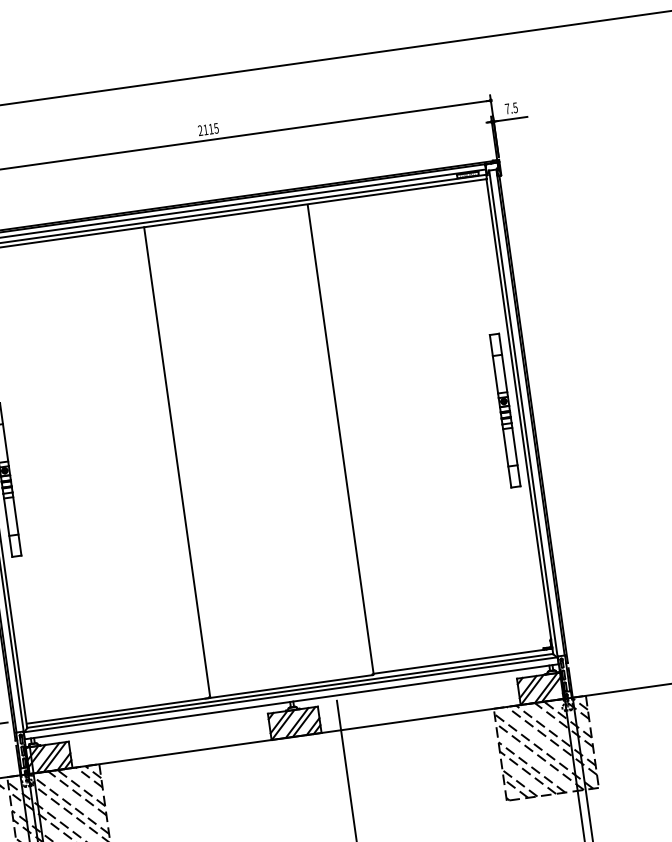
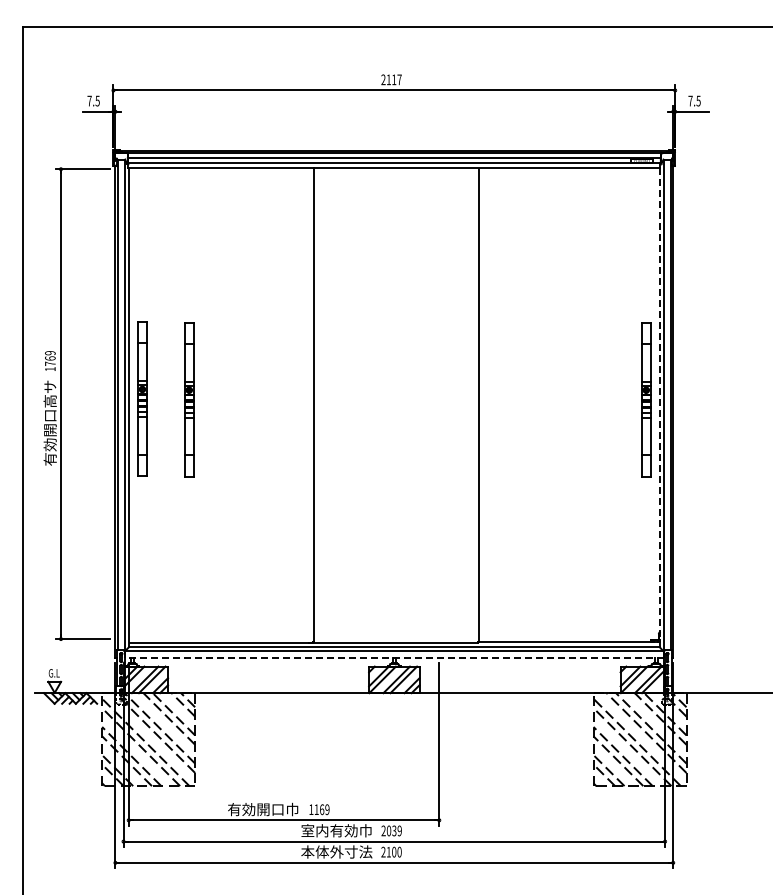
text: (216, 128) -> (399, 79), 2115 -> 2117
line: (519, 416) -> (659, 407), solid -> dashed
part: (52, 474) -> (189, 399), added
line: (291, 702) -> (394, 658), solid -> dashed

